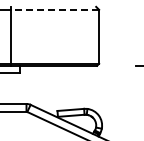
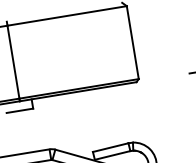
line: (54, 9) -> (66, 15), dashed -> solid

